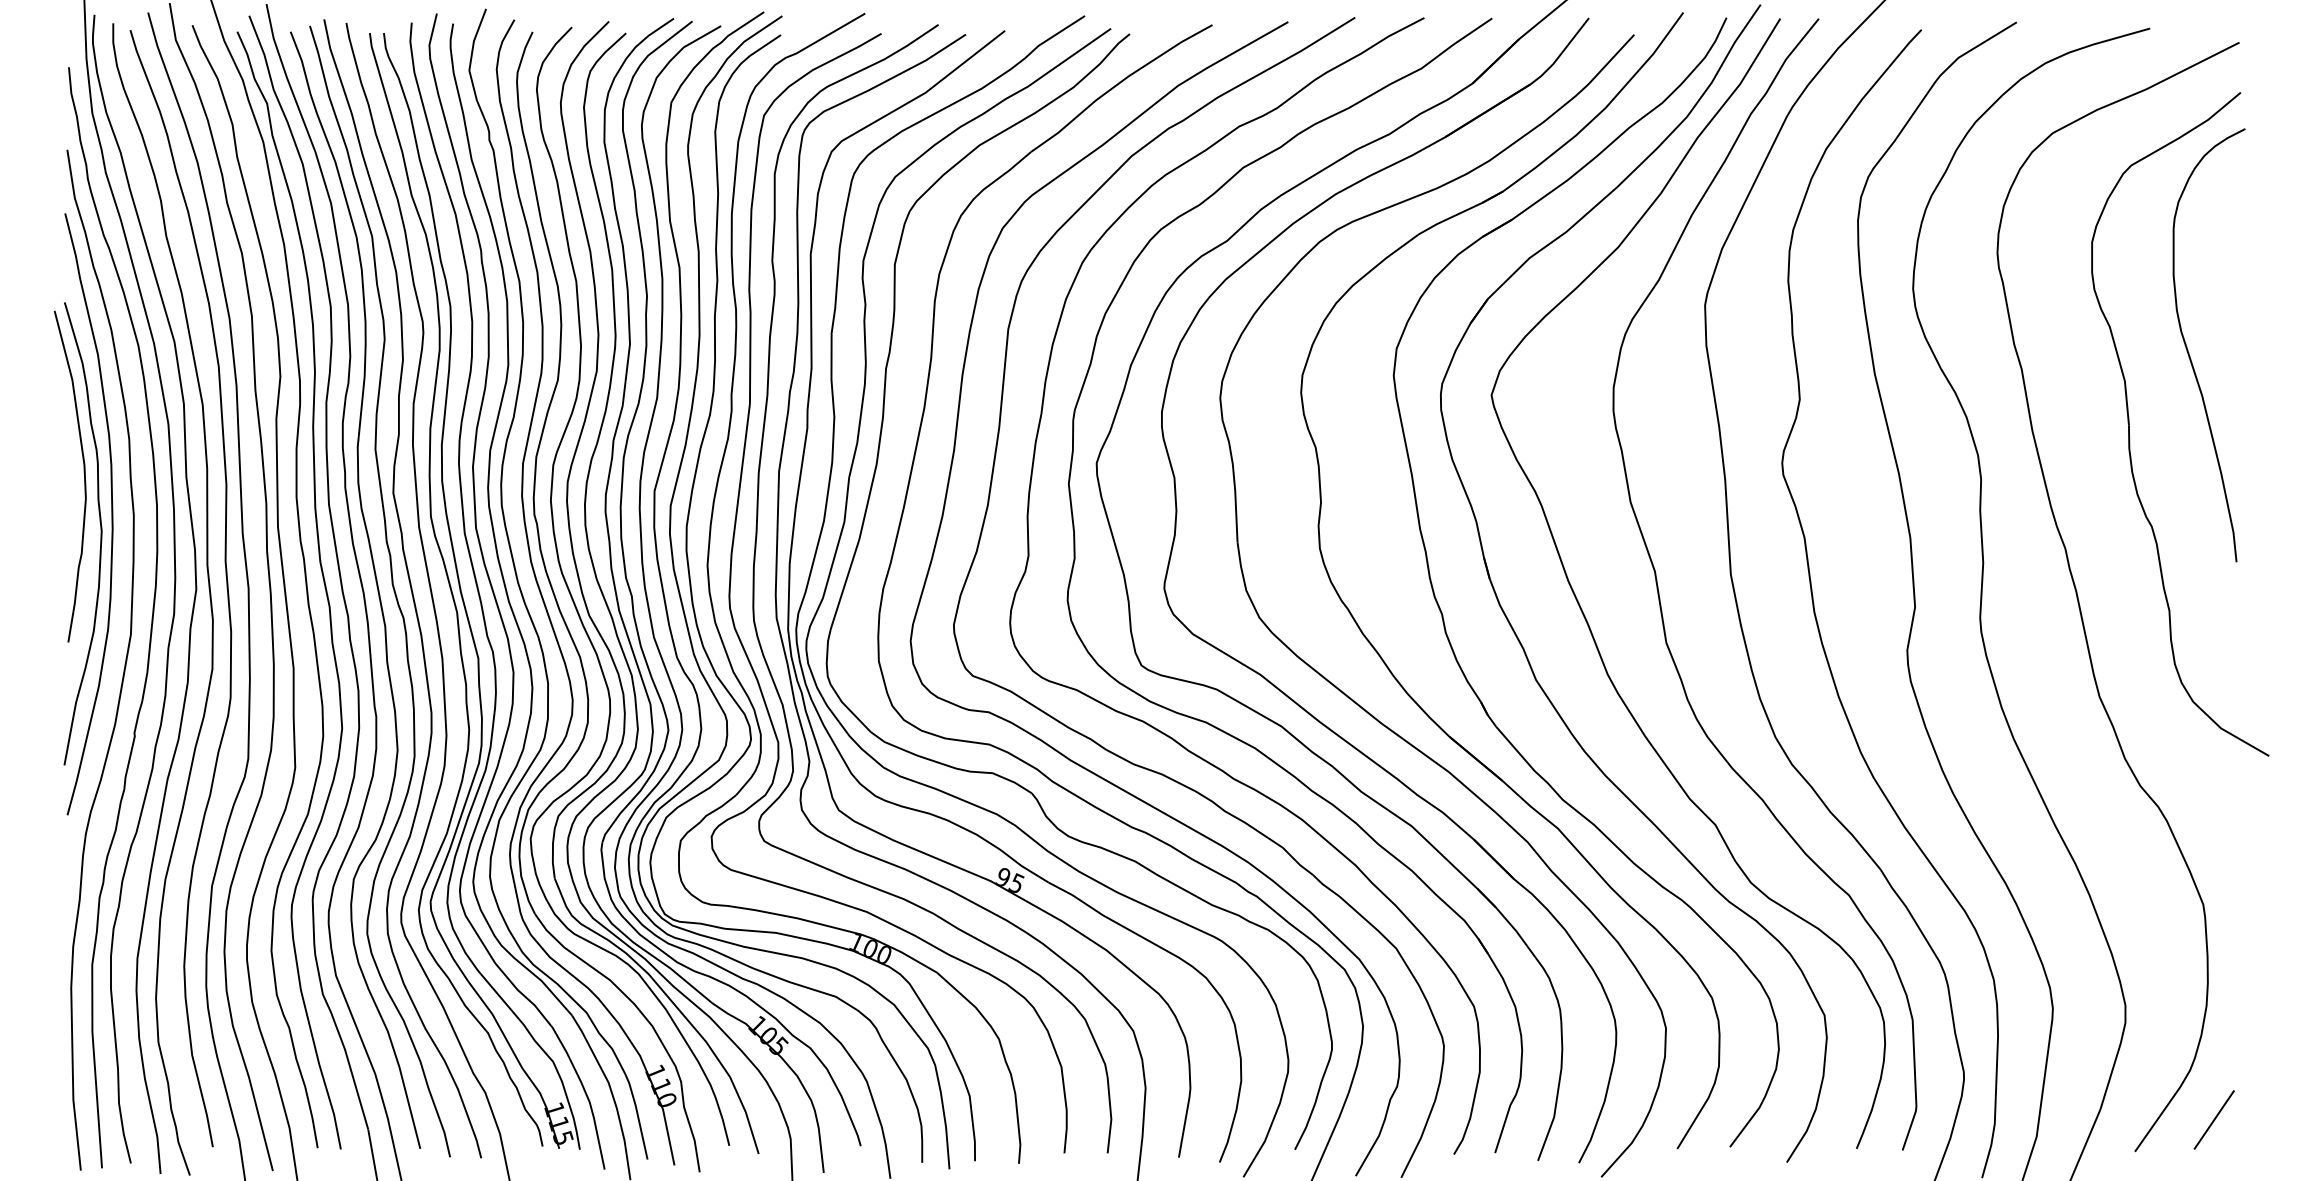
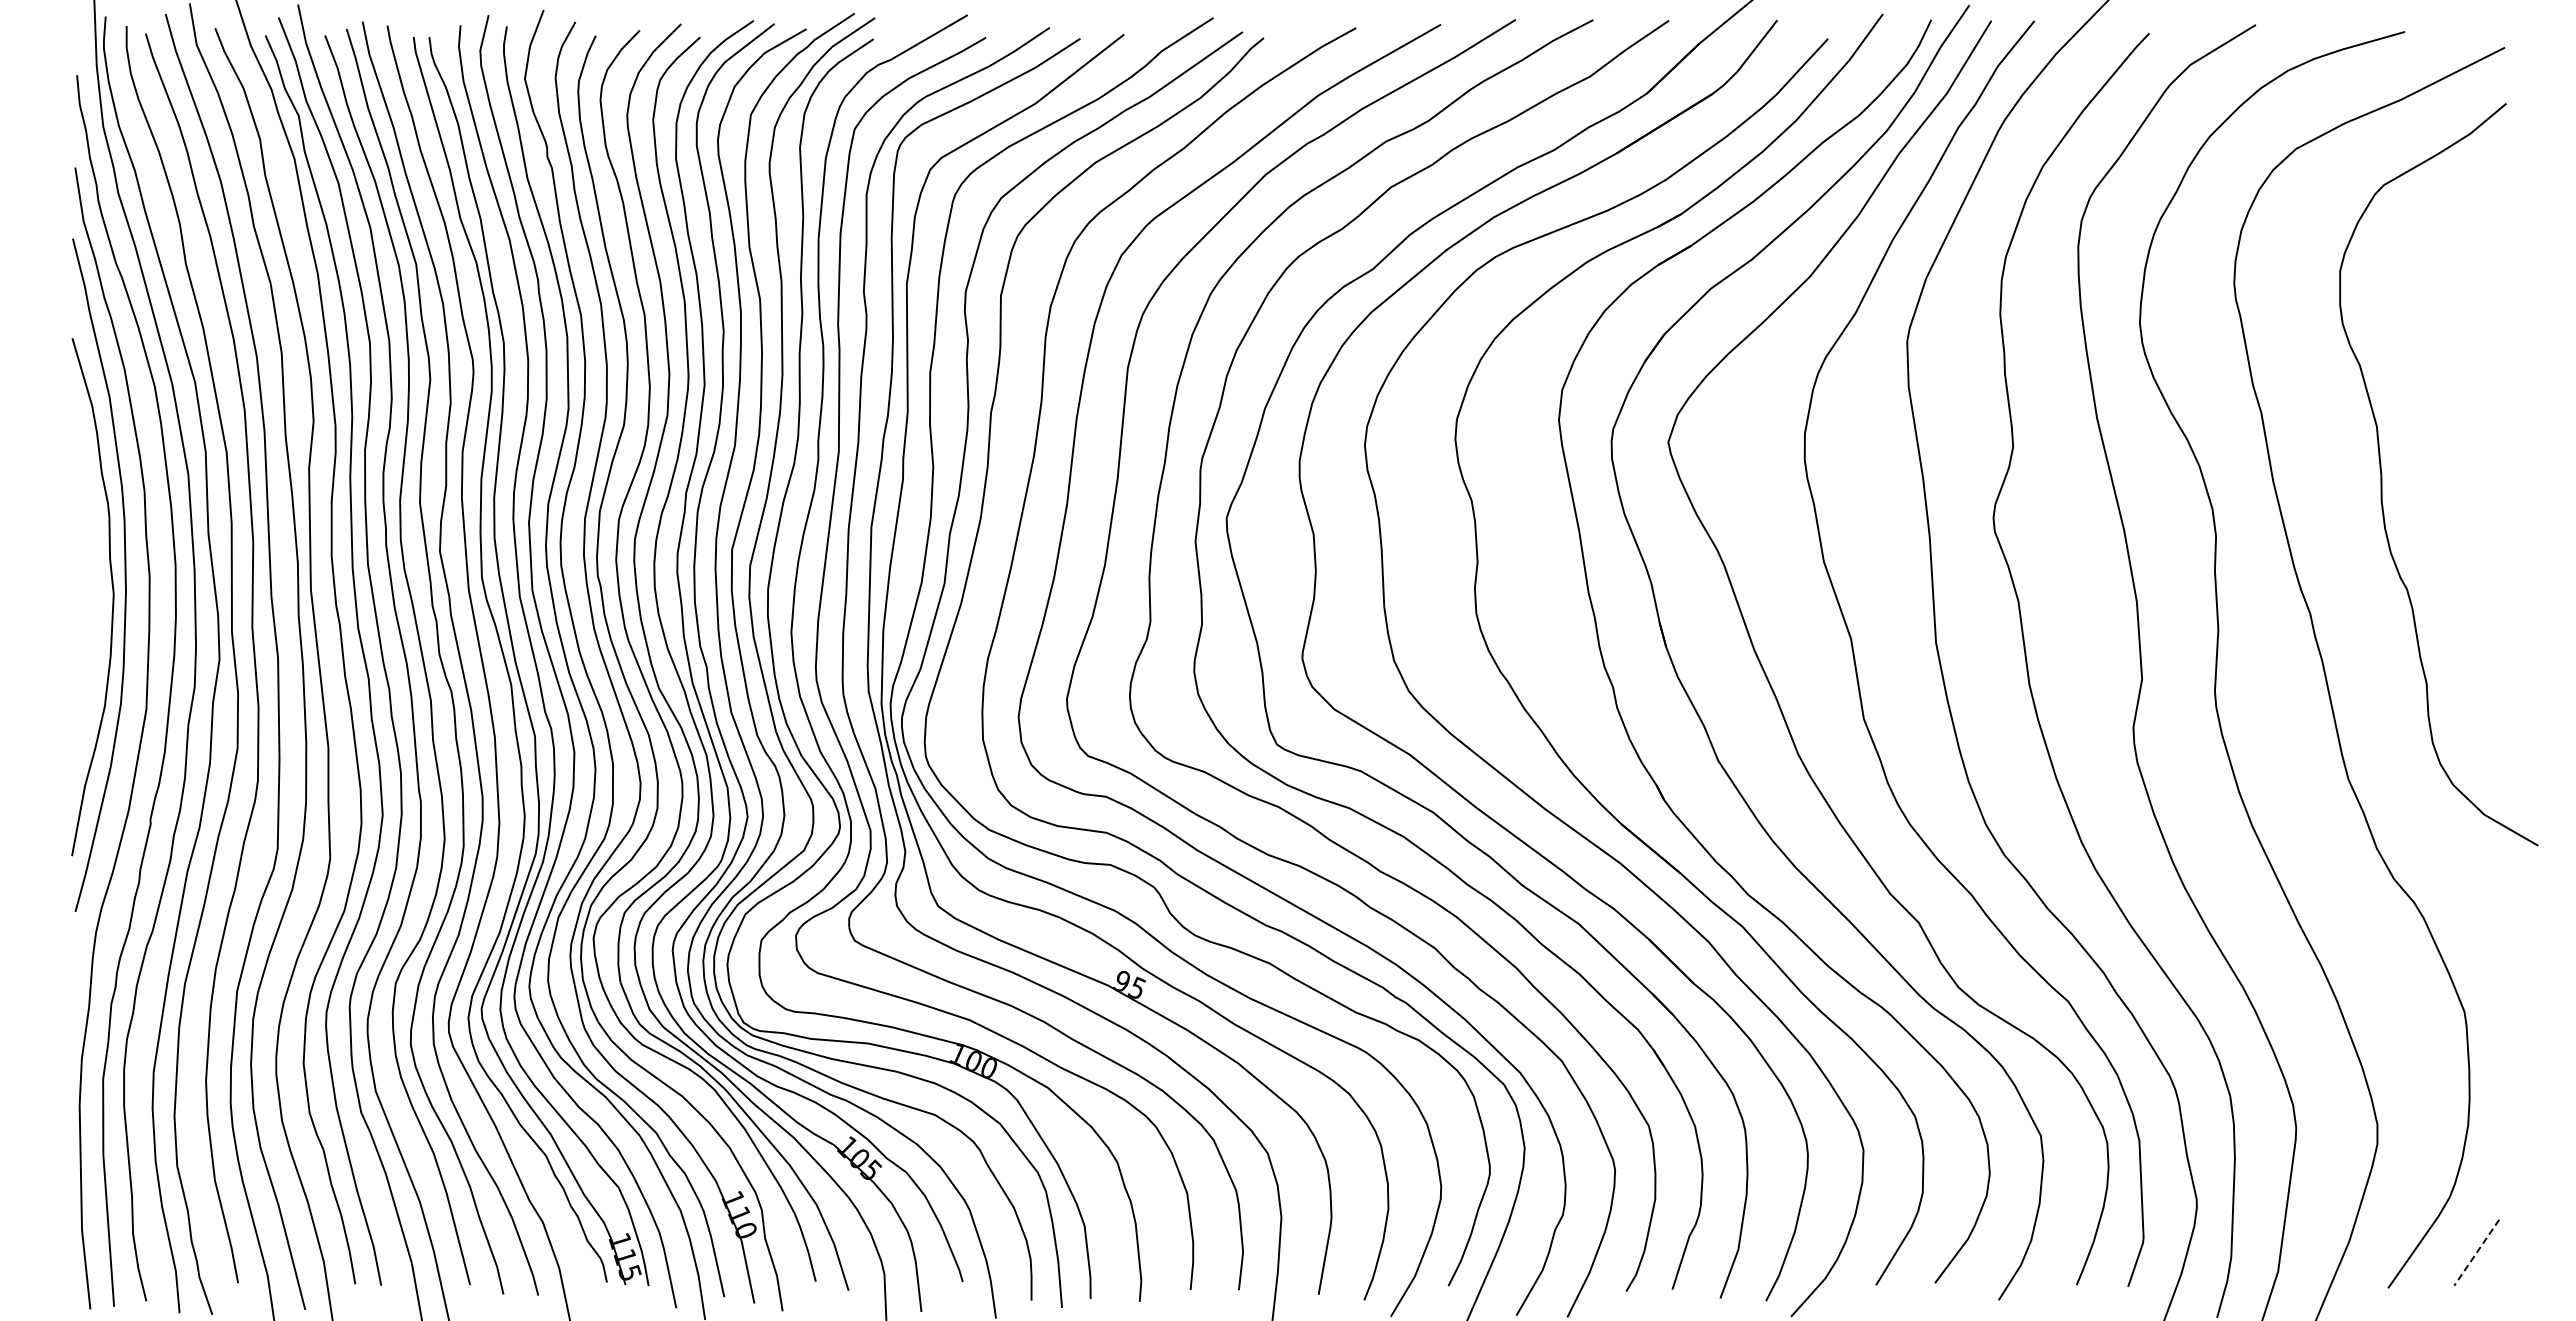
curve: (2188, 351) -> (2448, 393), removed
curve: (83, 472) -> (93, 528), removed
line: (2214, 1119) -> (2476, 1252), solid -> dashed

